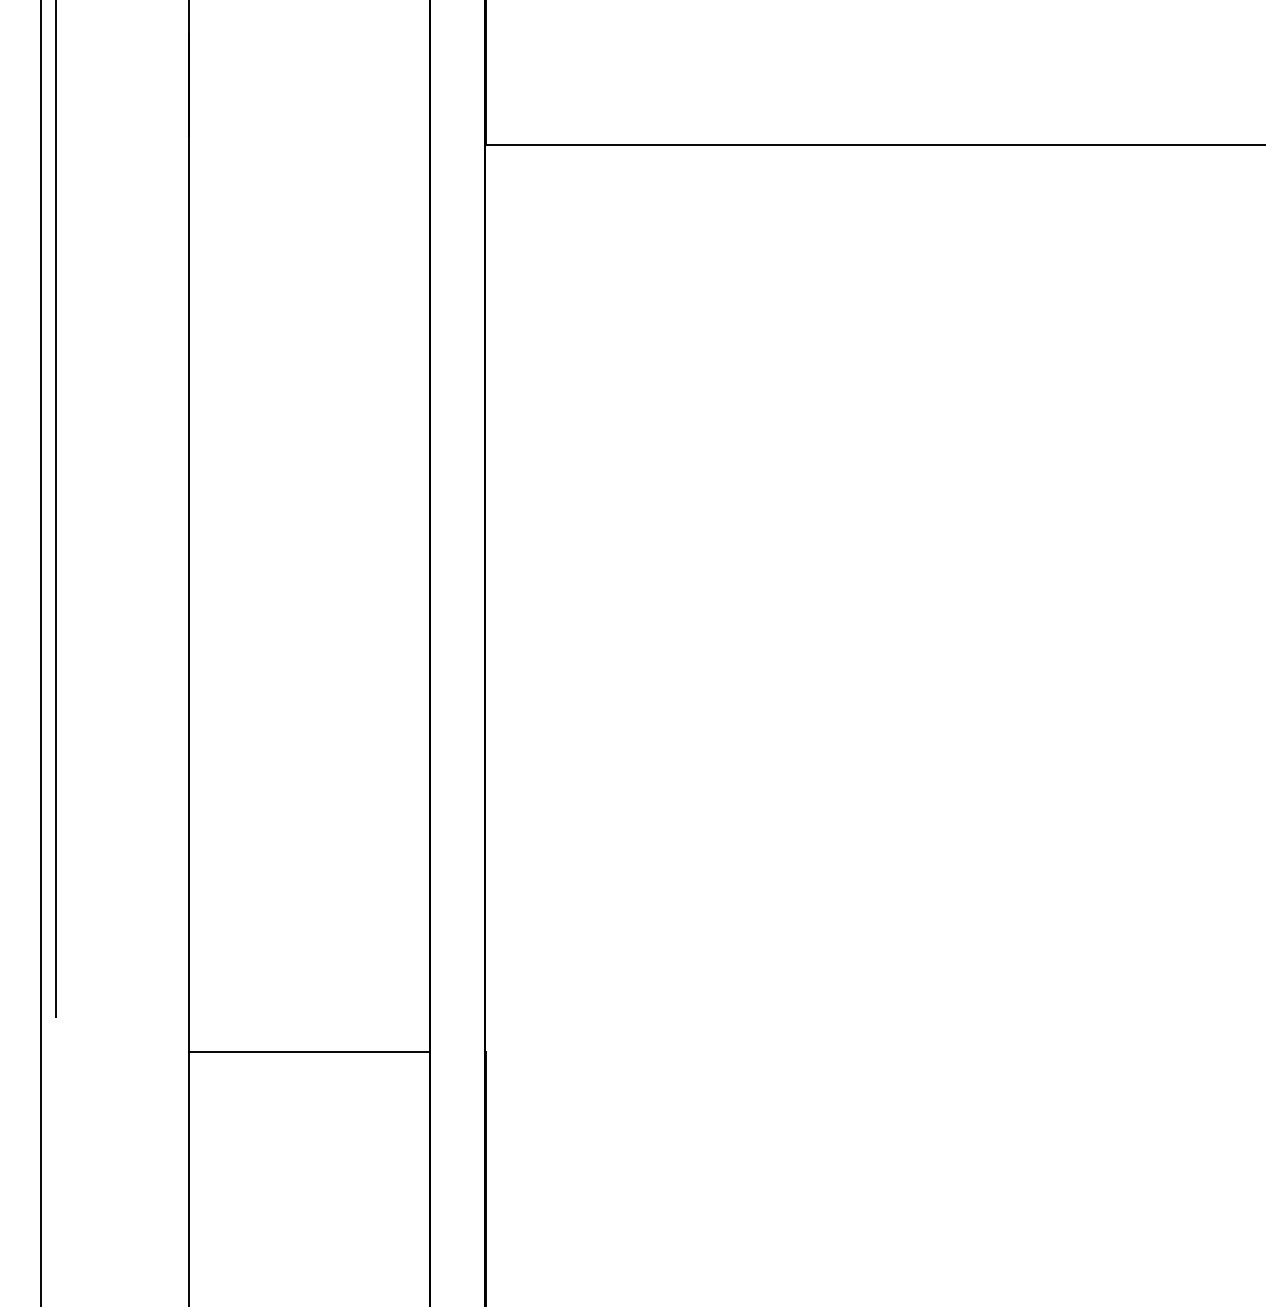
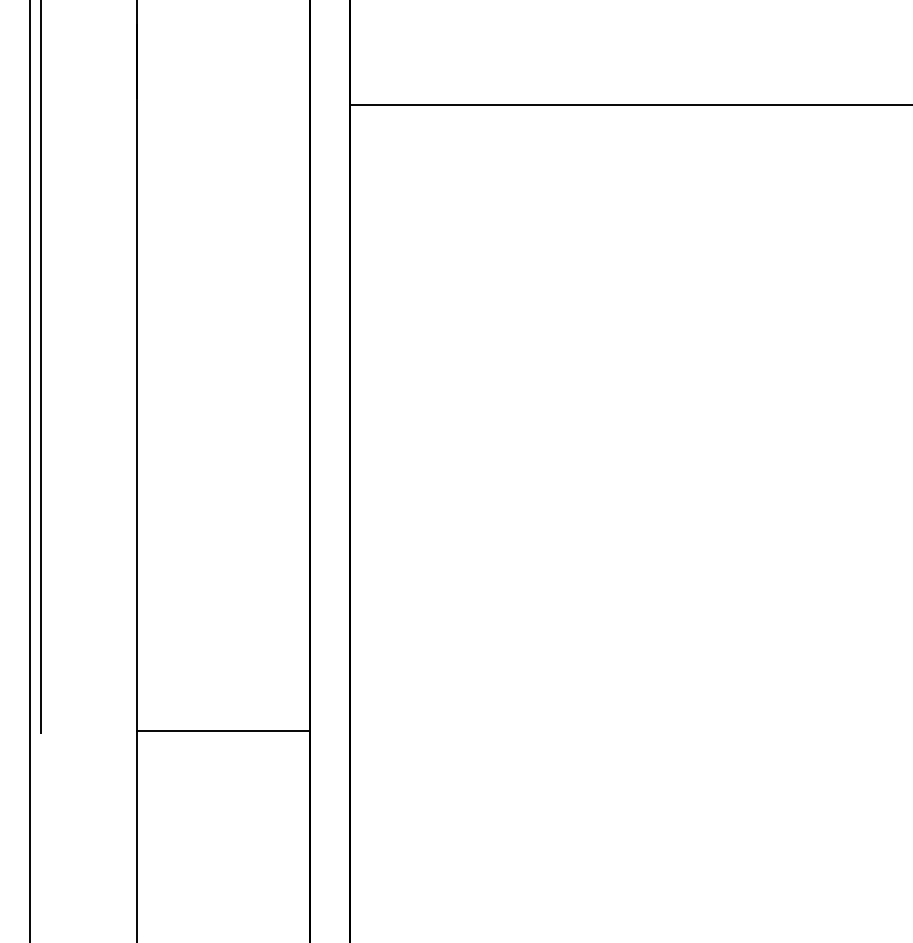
line: (309, 1051) -> (223, 730), moved

